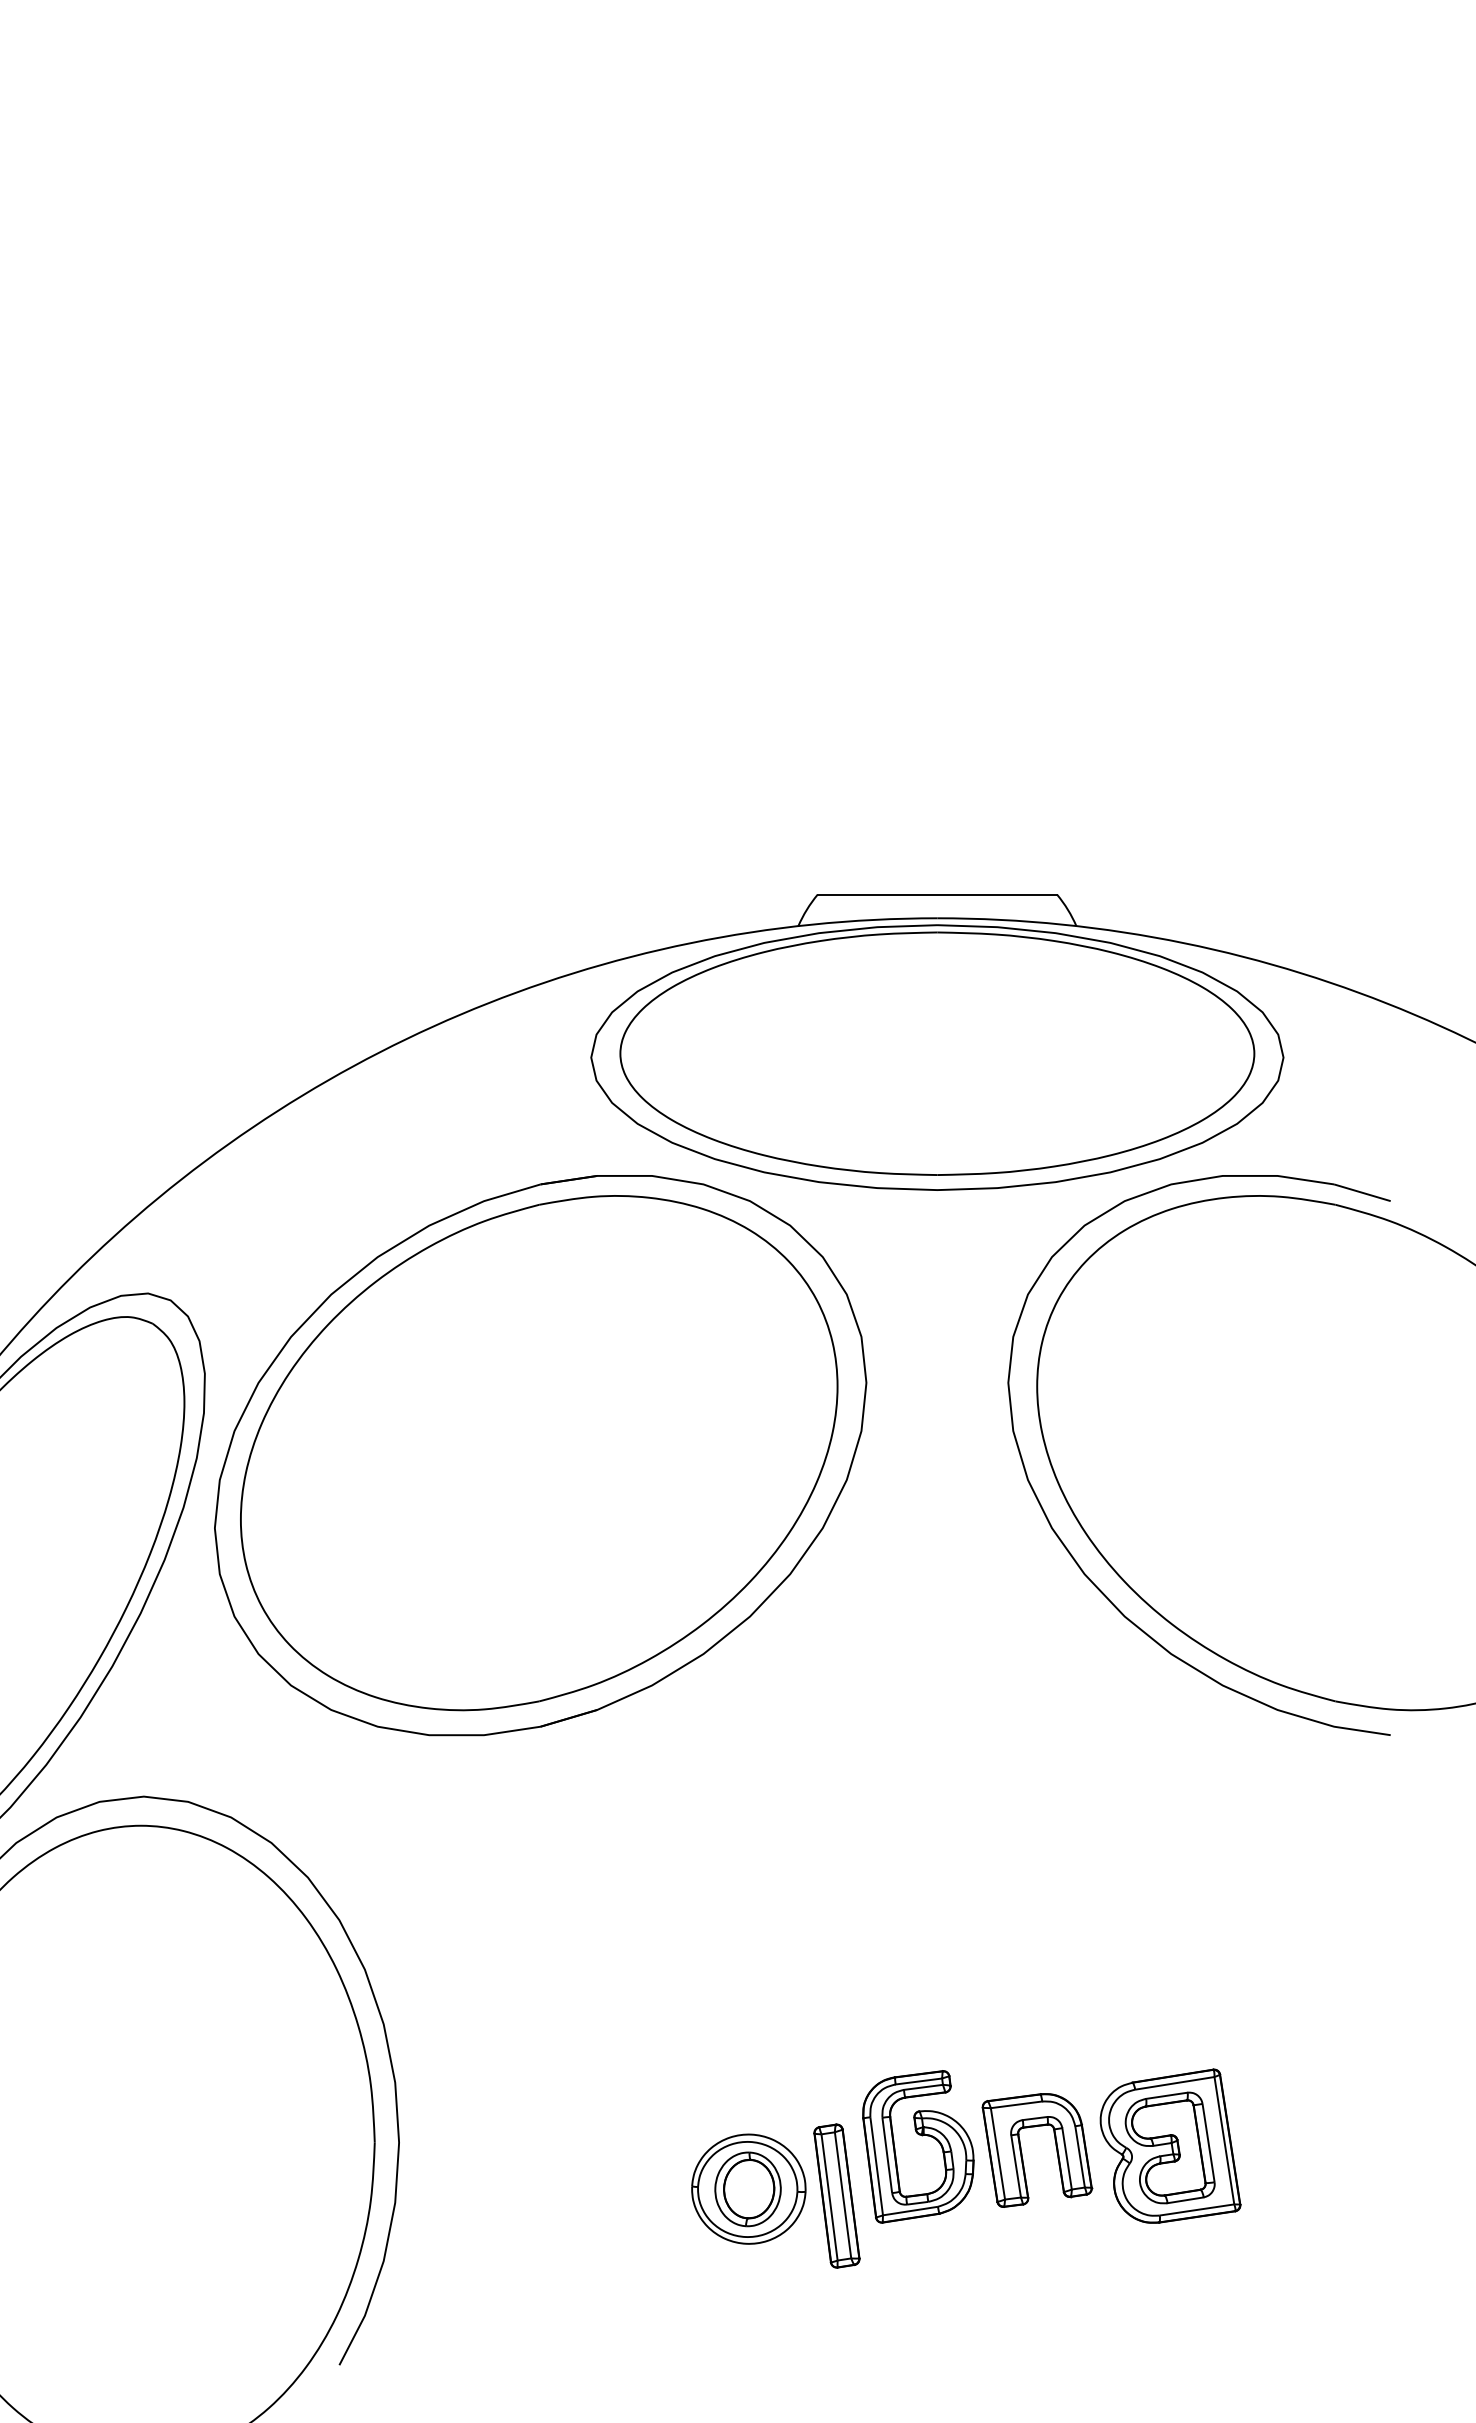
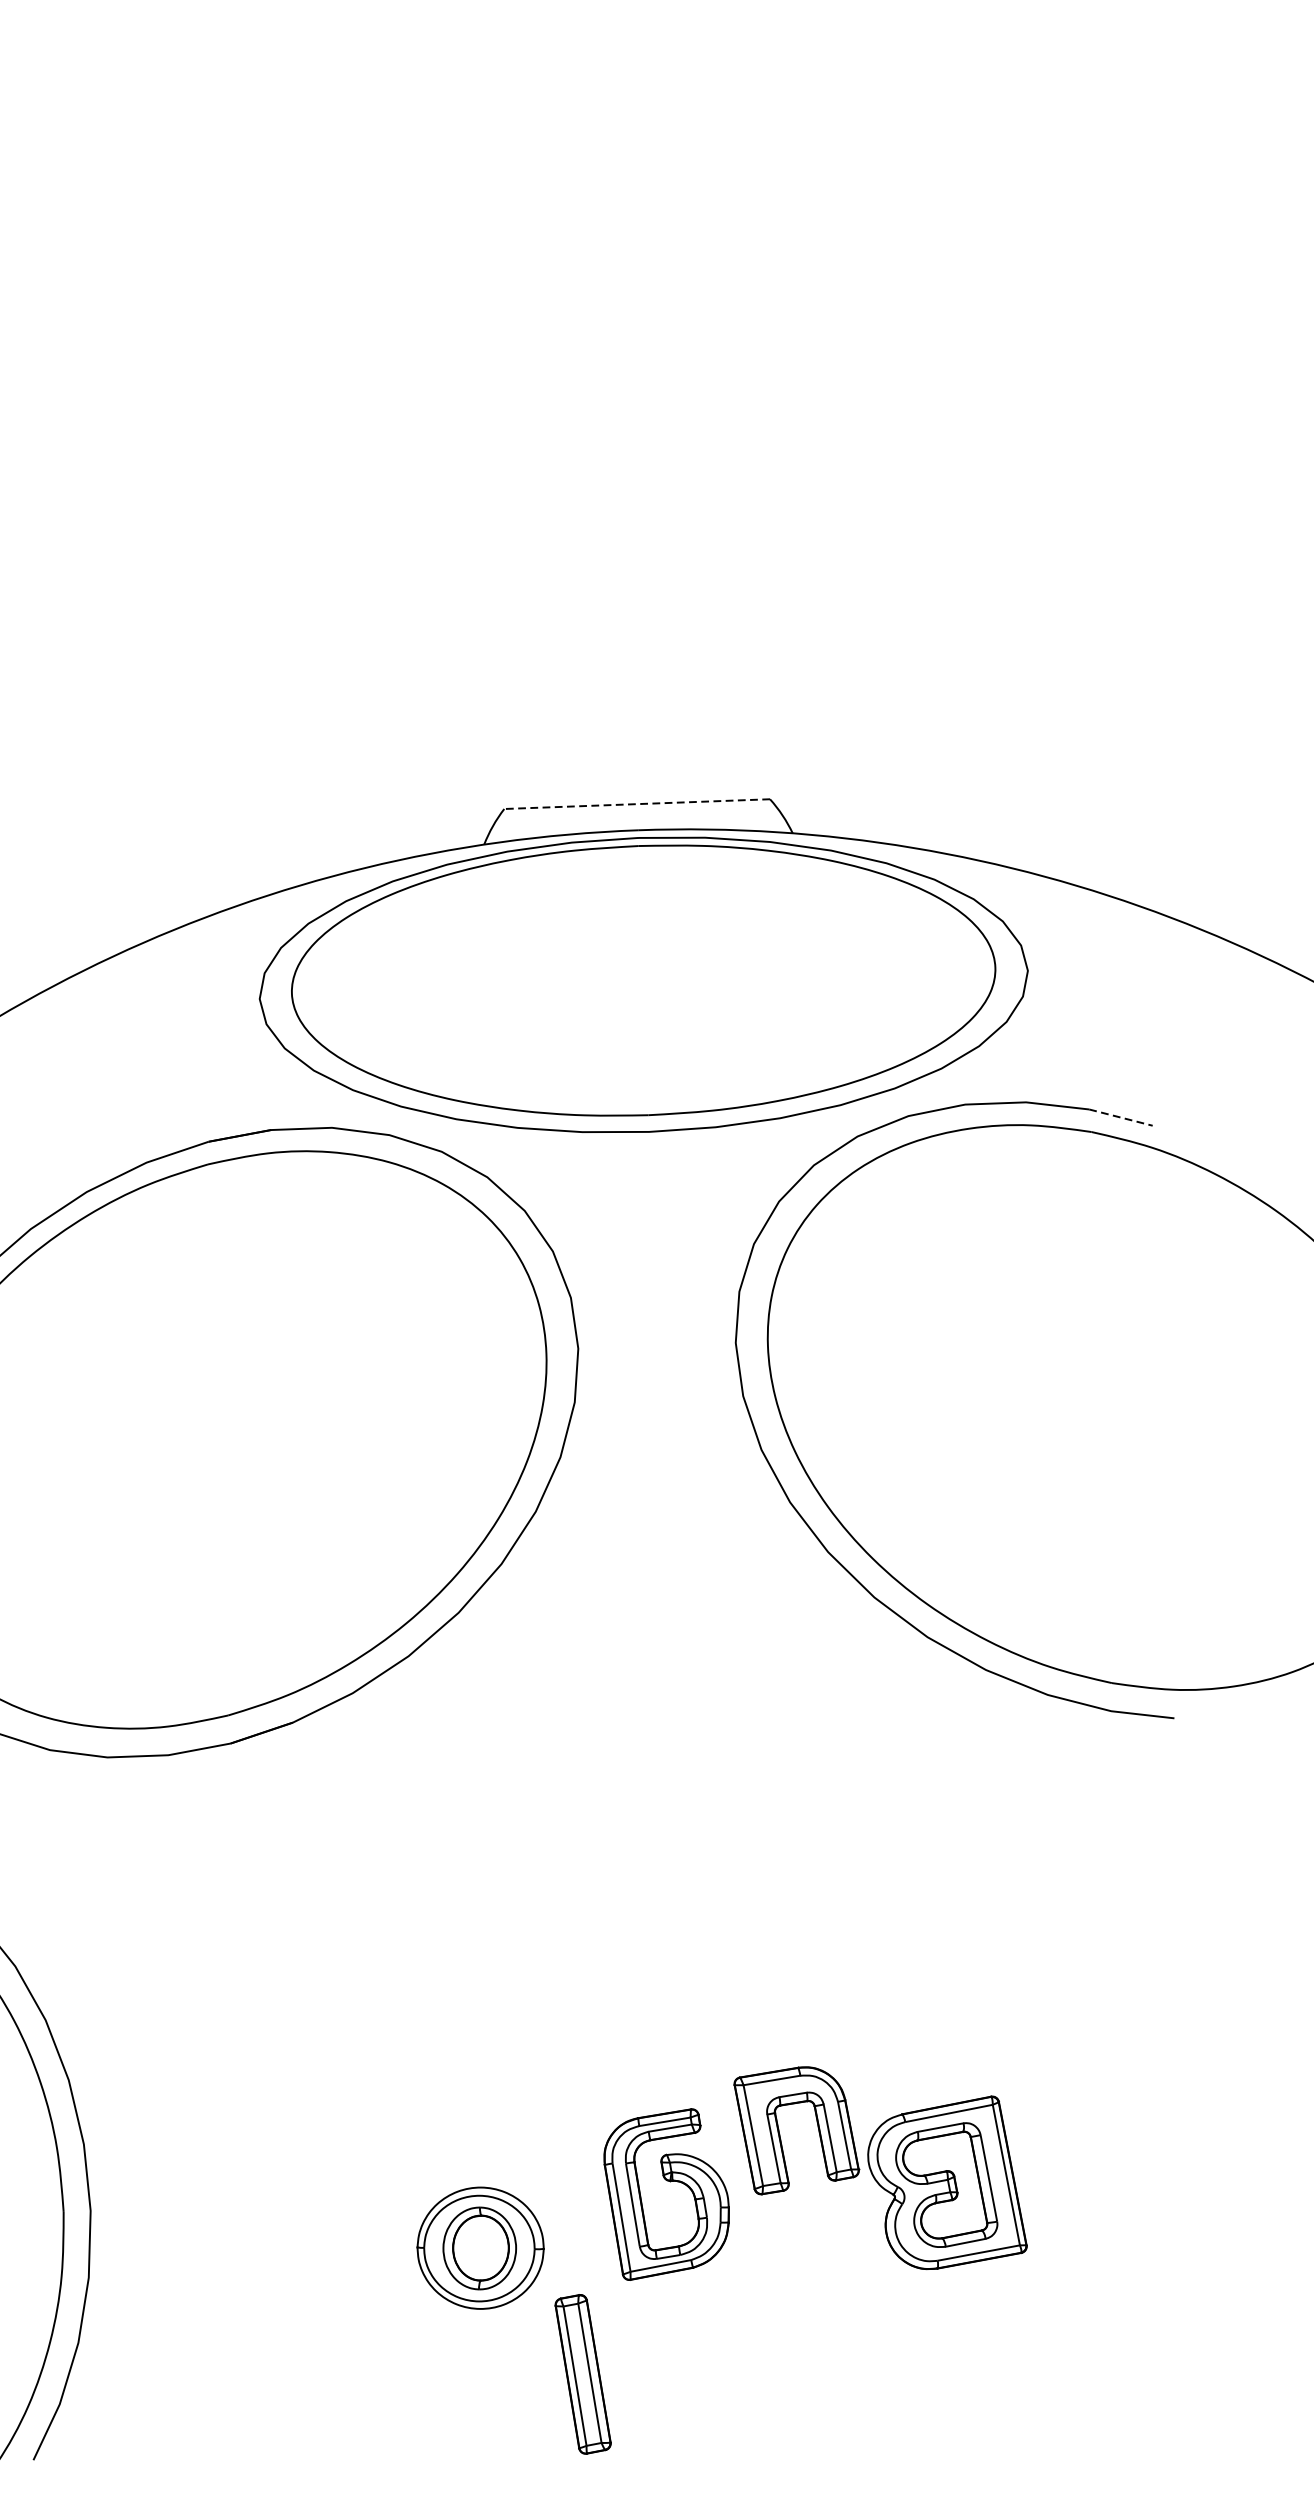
line: (937, 894) -> (637, 803), solid -> dashed
line: (1362, 1192) -> (1121, 1117), solid -> dashed
part: (1022, 2152) -> (780, 2133), moved
part: (836, 2195) -> (582, 2373), moved

